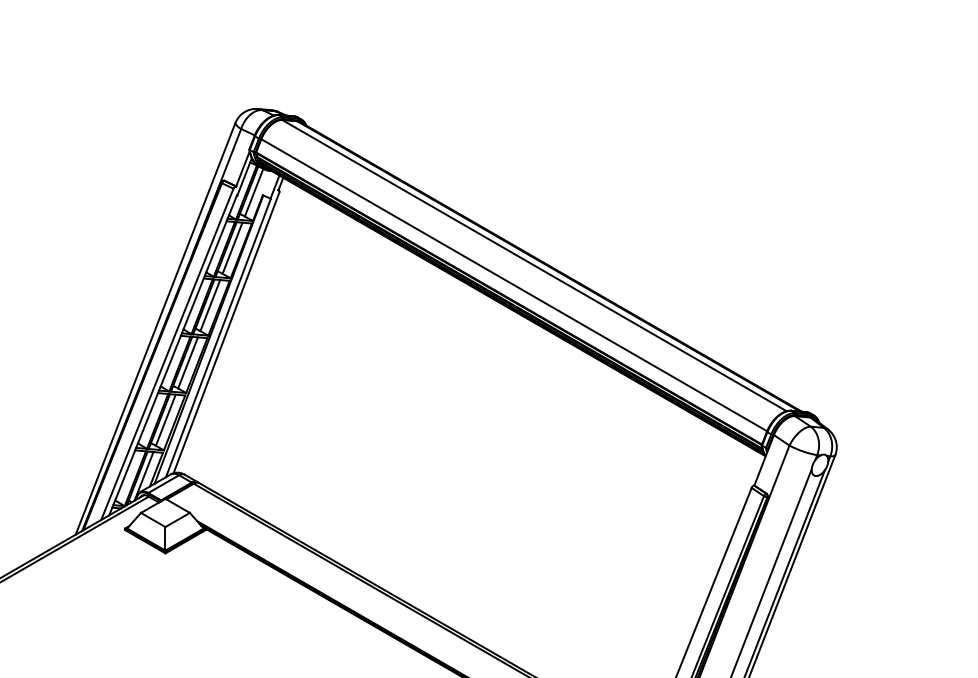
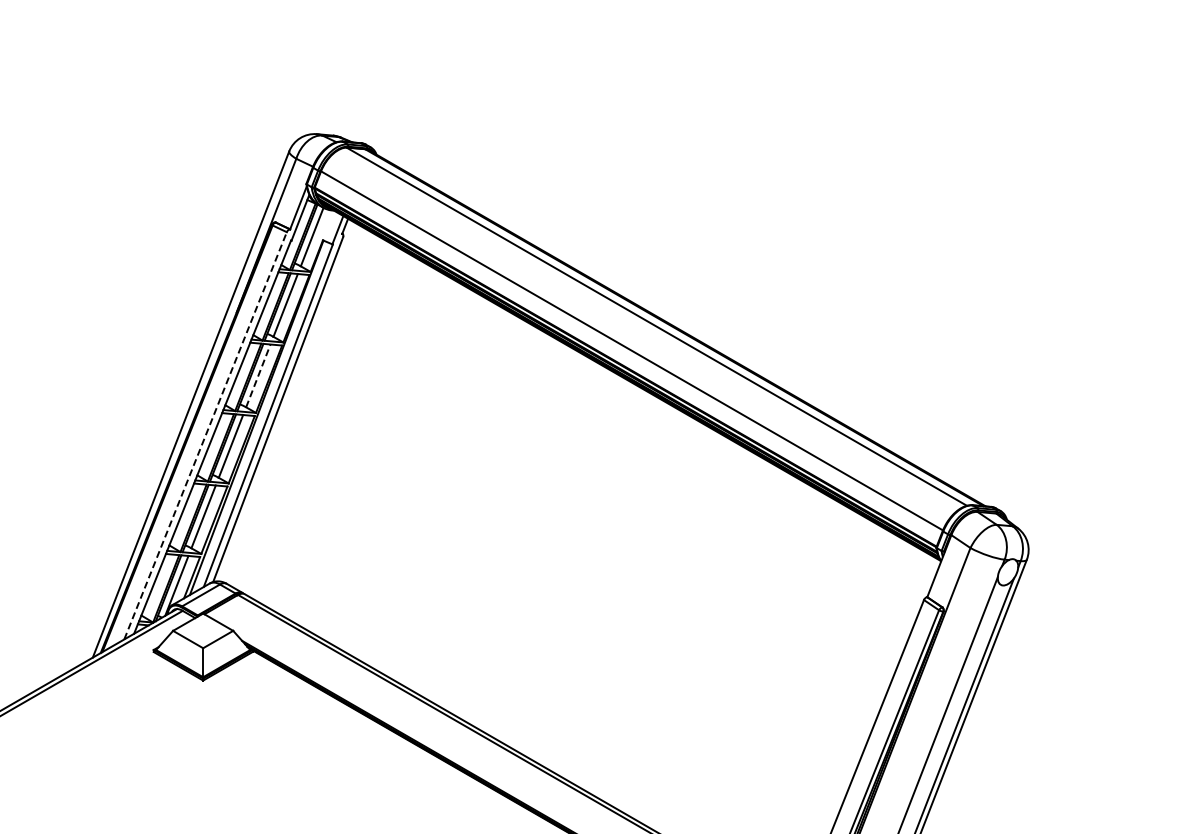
line: (210, 305) -> (258, 375), solid -> dashed
line: (167, 354) -> (205, 435), solid -> dashed

